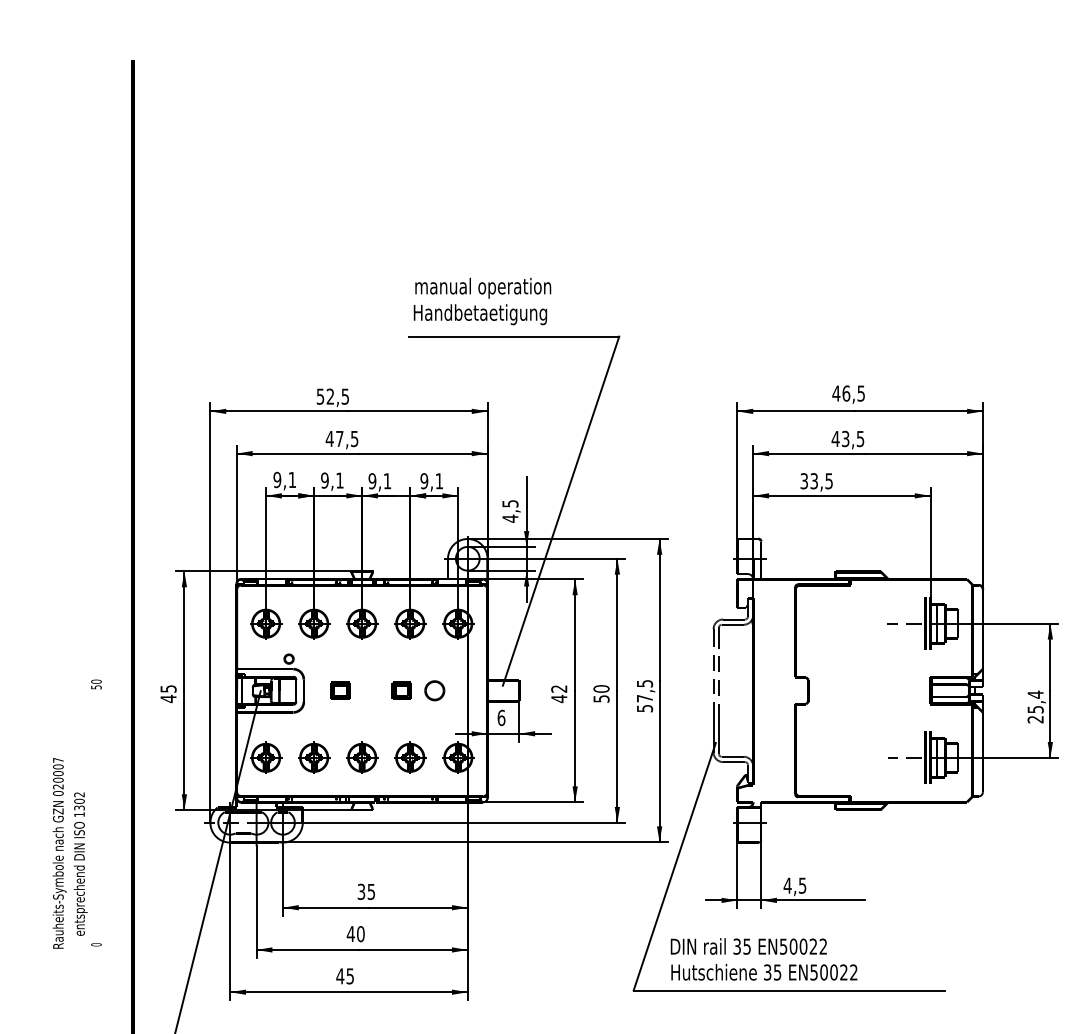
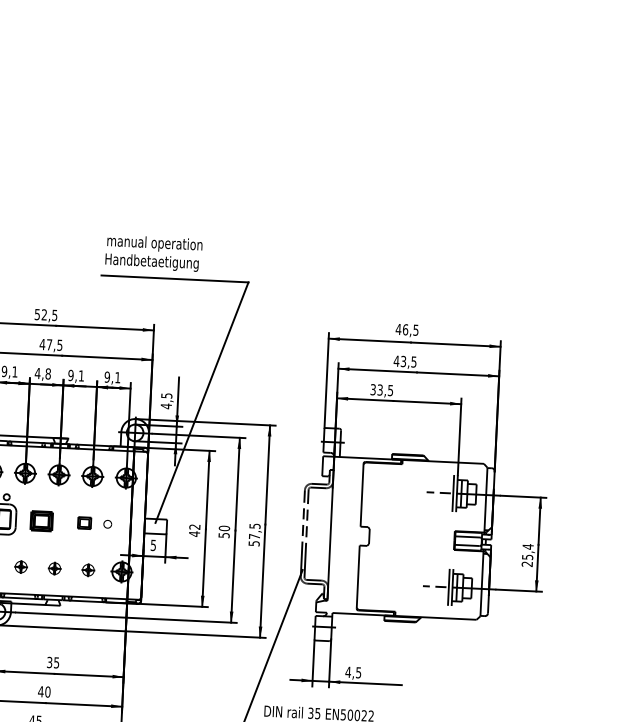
text: (331, 480) -> (42, 373), 9,1 -> 4,8
part: (340, 690) -> (41, 520), size x1.6
part: (434, 690) -> (107, 524), size x0.6
text: (501, 717) -> (153, 545), 6 -> 5
part: (314, 757) -> (21, 566), size x0.6
part: (362, 757) -> (54, 568), size x0.6
part: (410, 757) -> (88, 570), size x0.6

